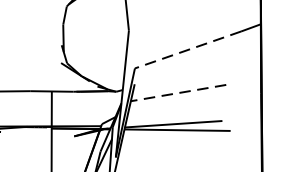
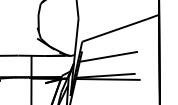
line: (187, 49) -> (114, 30), dashed -> solid
line: (177, 92) -> (108, 56), dashed -> solid

